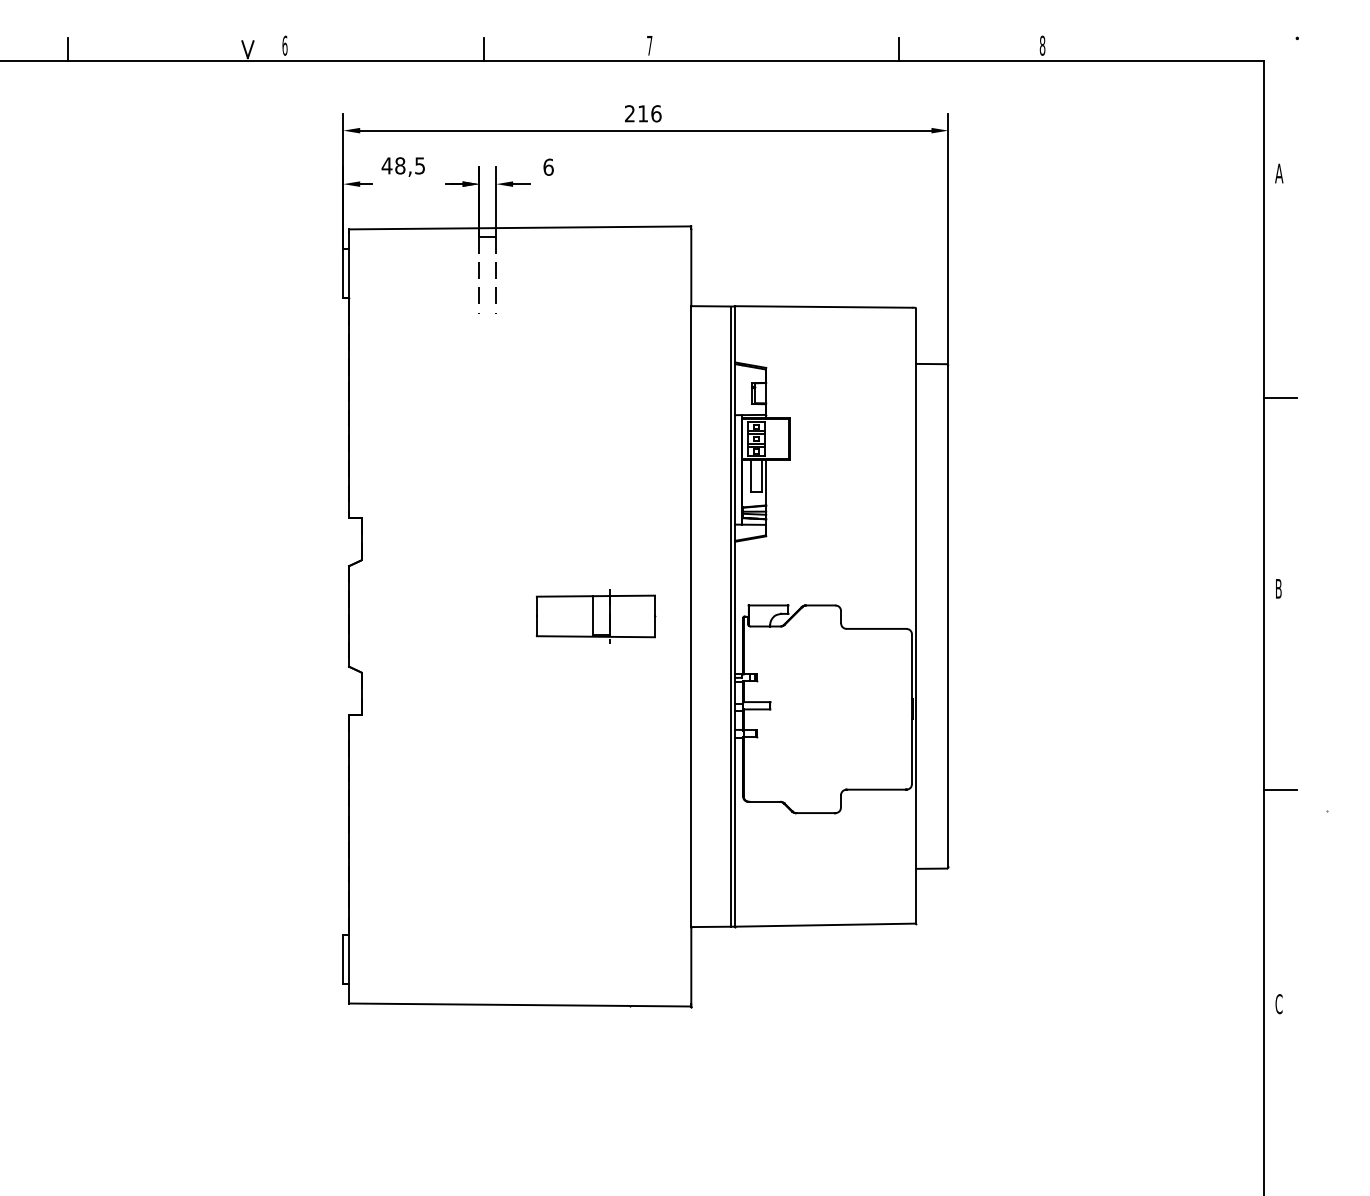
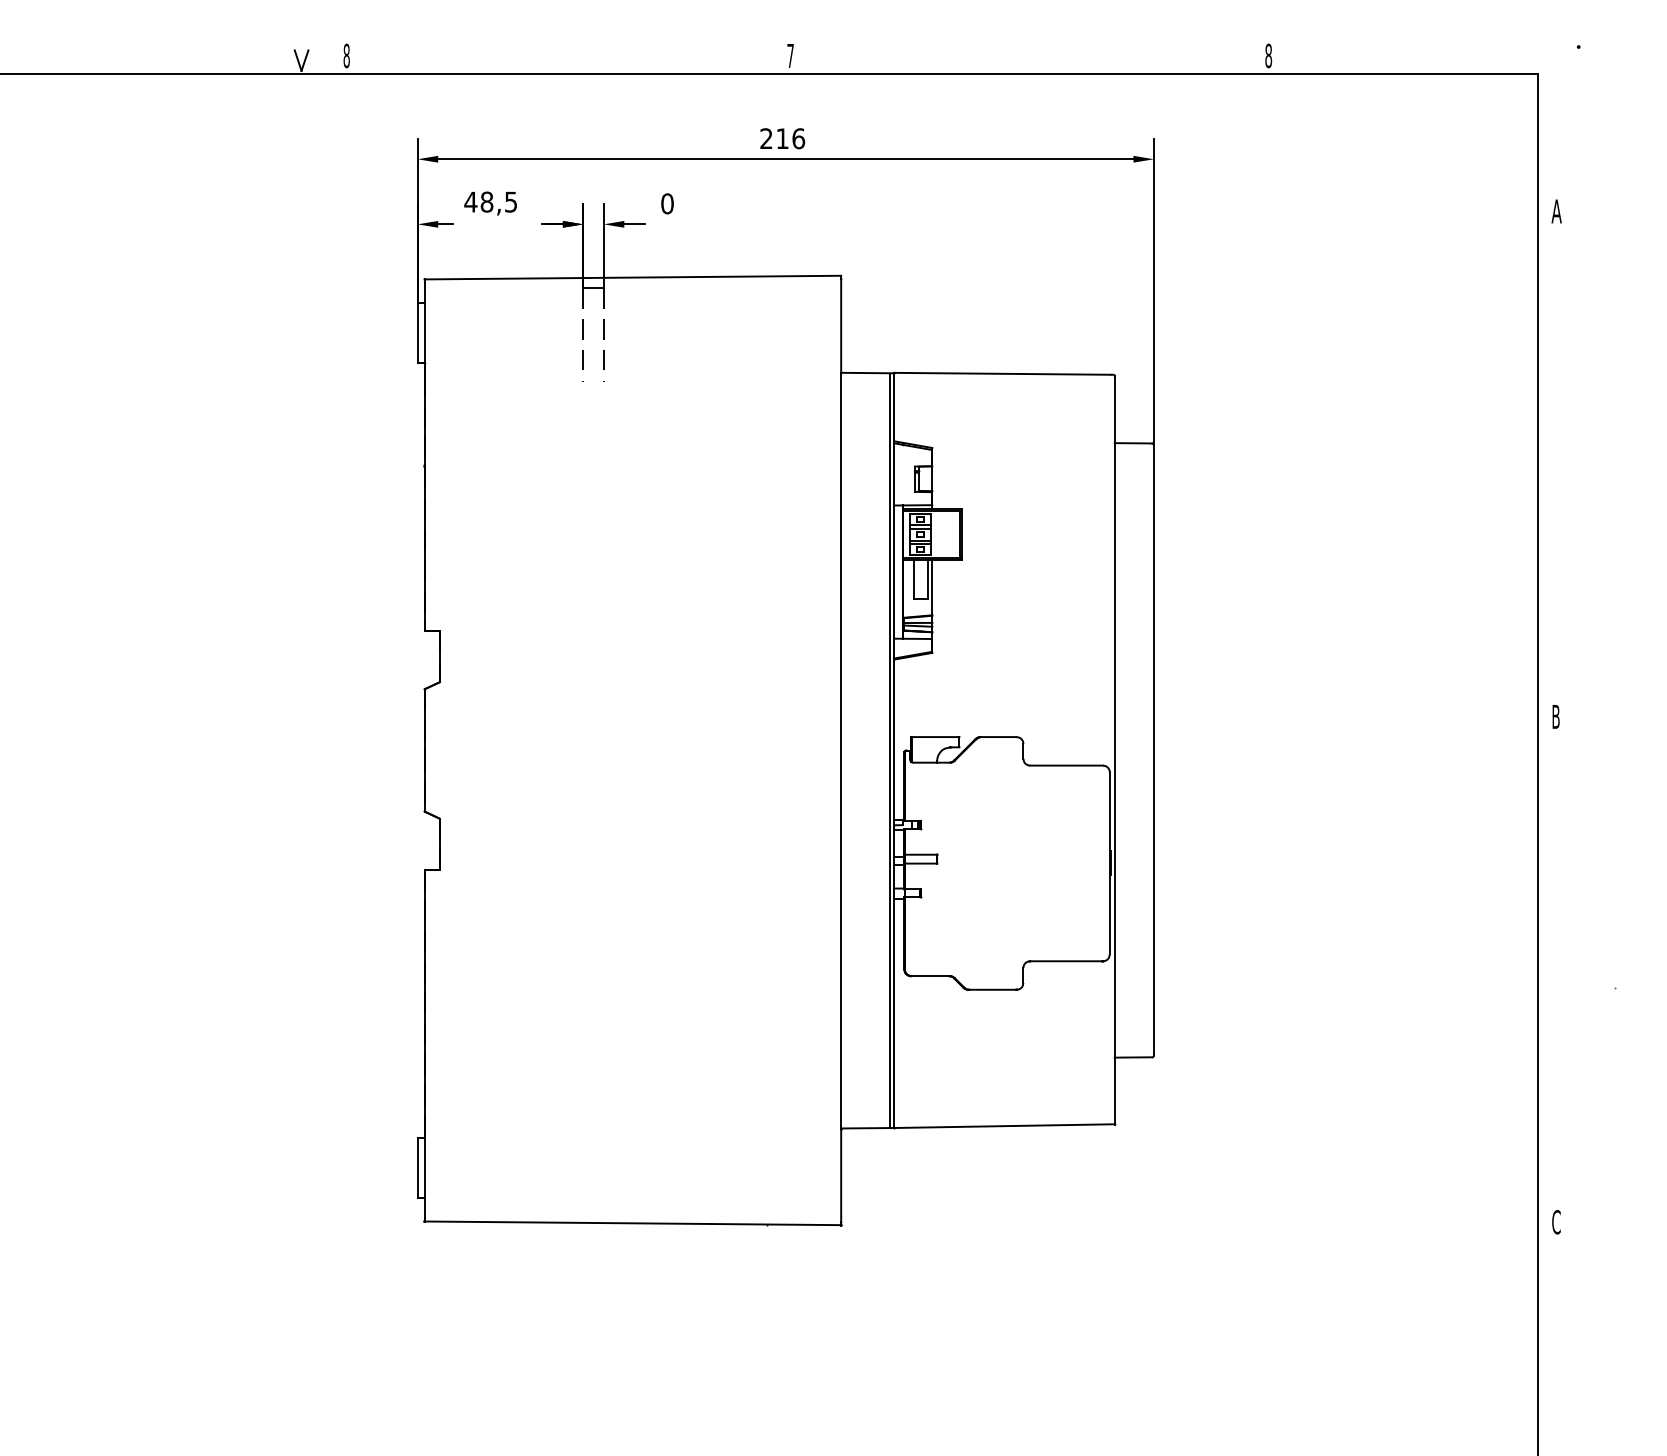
text: (284, 45) -> (346, 55), 6 -> 8
line: (67, 49) -> (82, 60), removed
line: (483, 49) -> (588, 60), removed
line: (898, 49) -> (1093, 60), removed
text: (548, 167) -> (667, 203), 6 -> 0
line: (1279, 397) -> (1557, 484), removed
part: (596, 616) -> (725, 750), removed
line: (1279, 790) -> (1557, 962), removed

